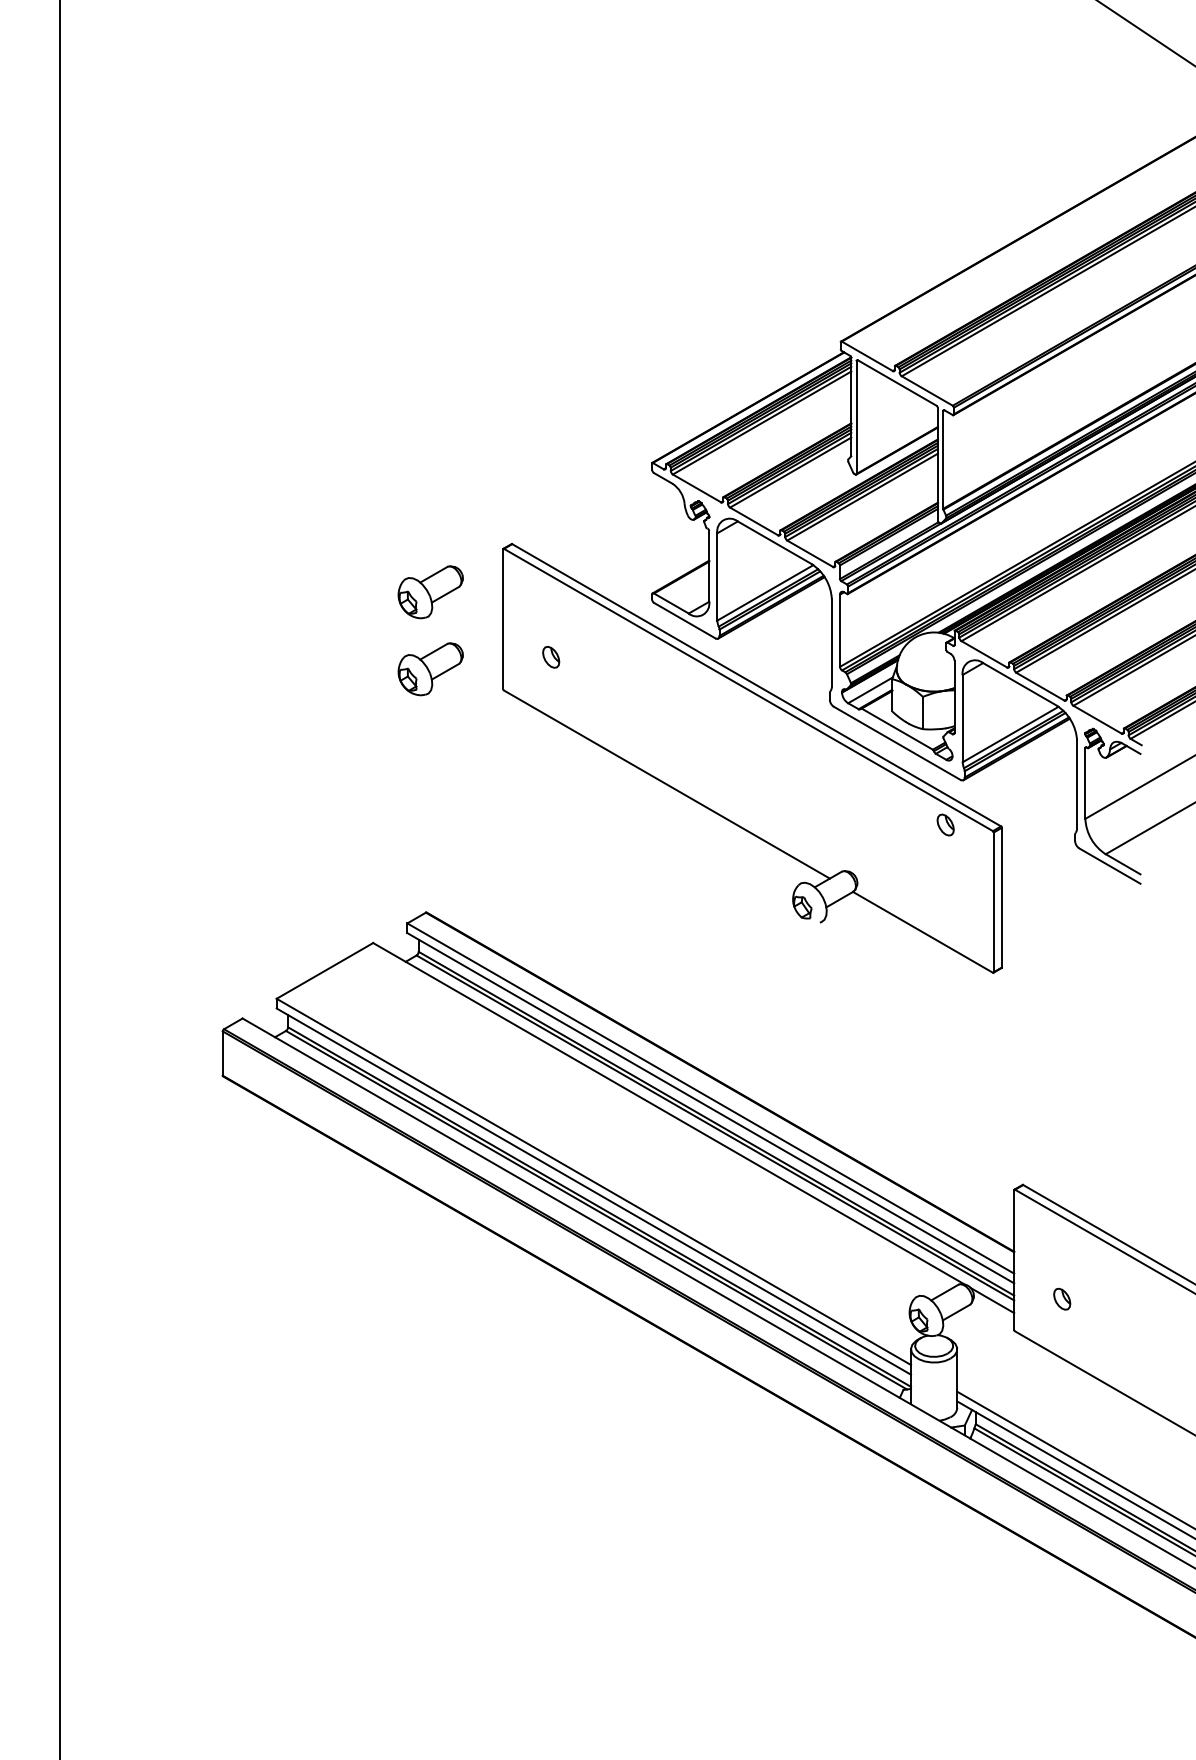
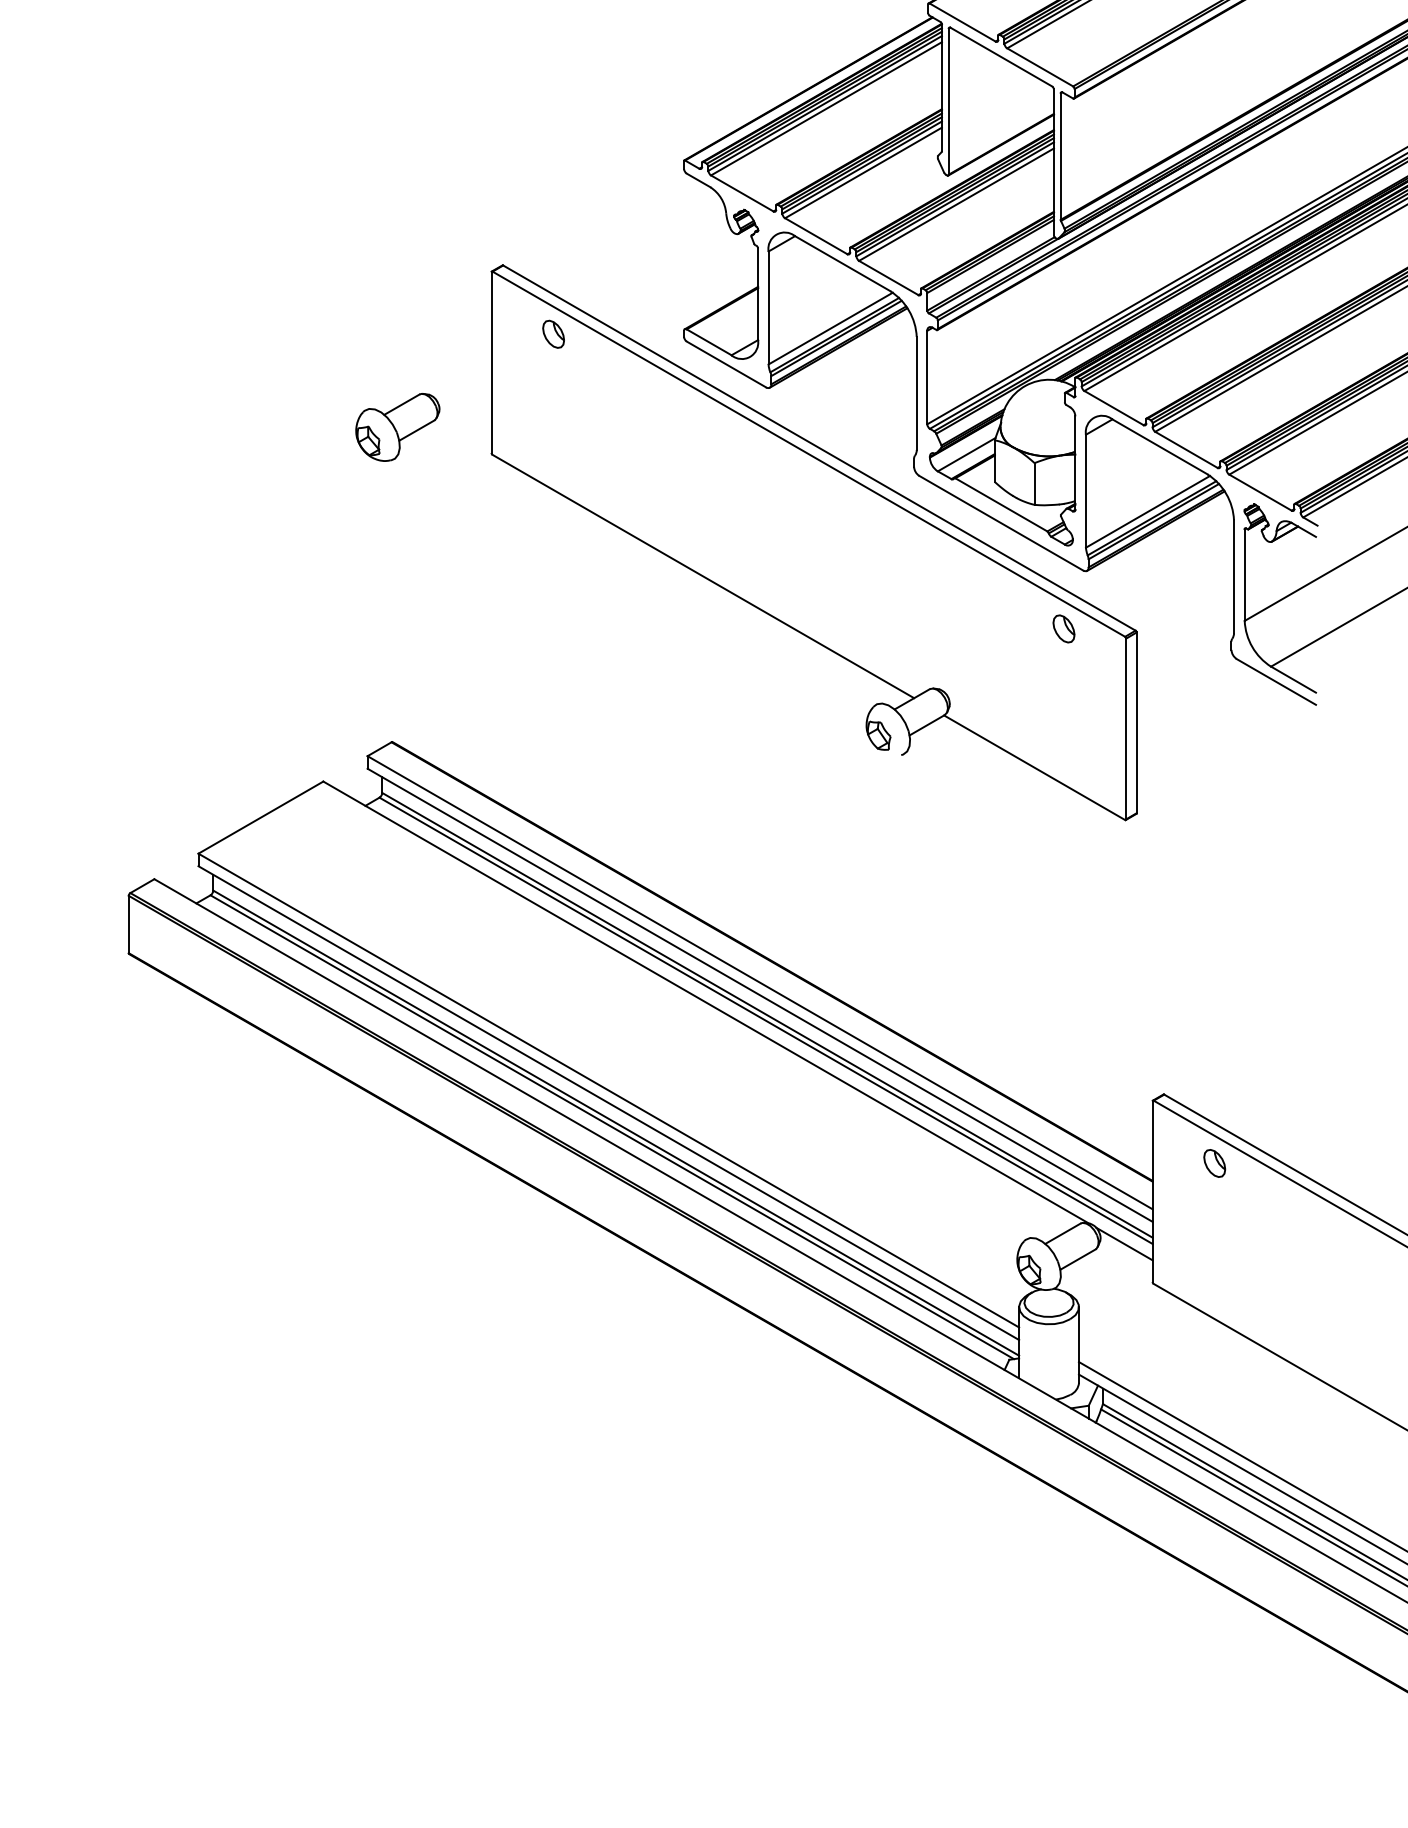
part: (430, 592) -> (397, 328), removed
part: (551, 657) -> (554, 334), moved
part: (1062, 1298) -> (1215, 1162), moved

